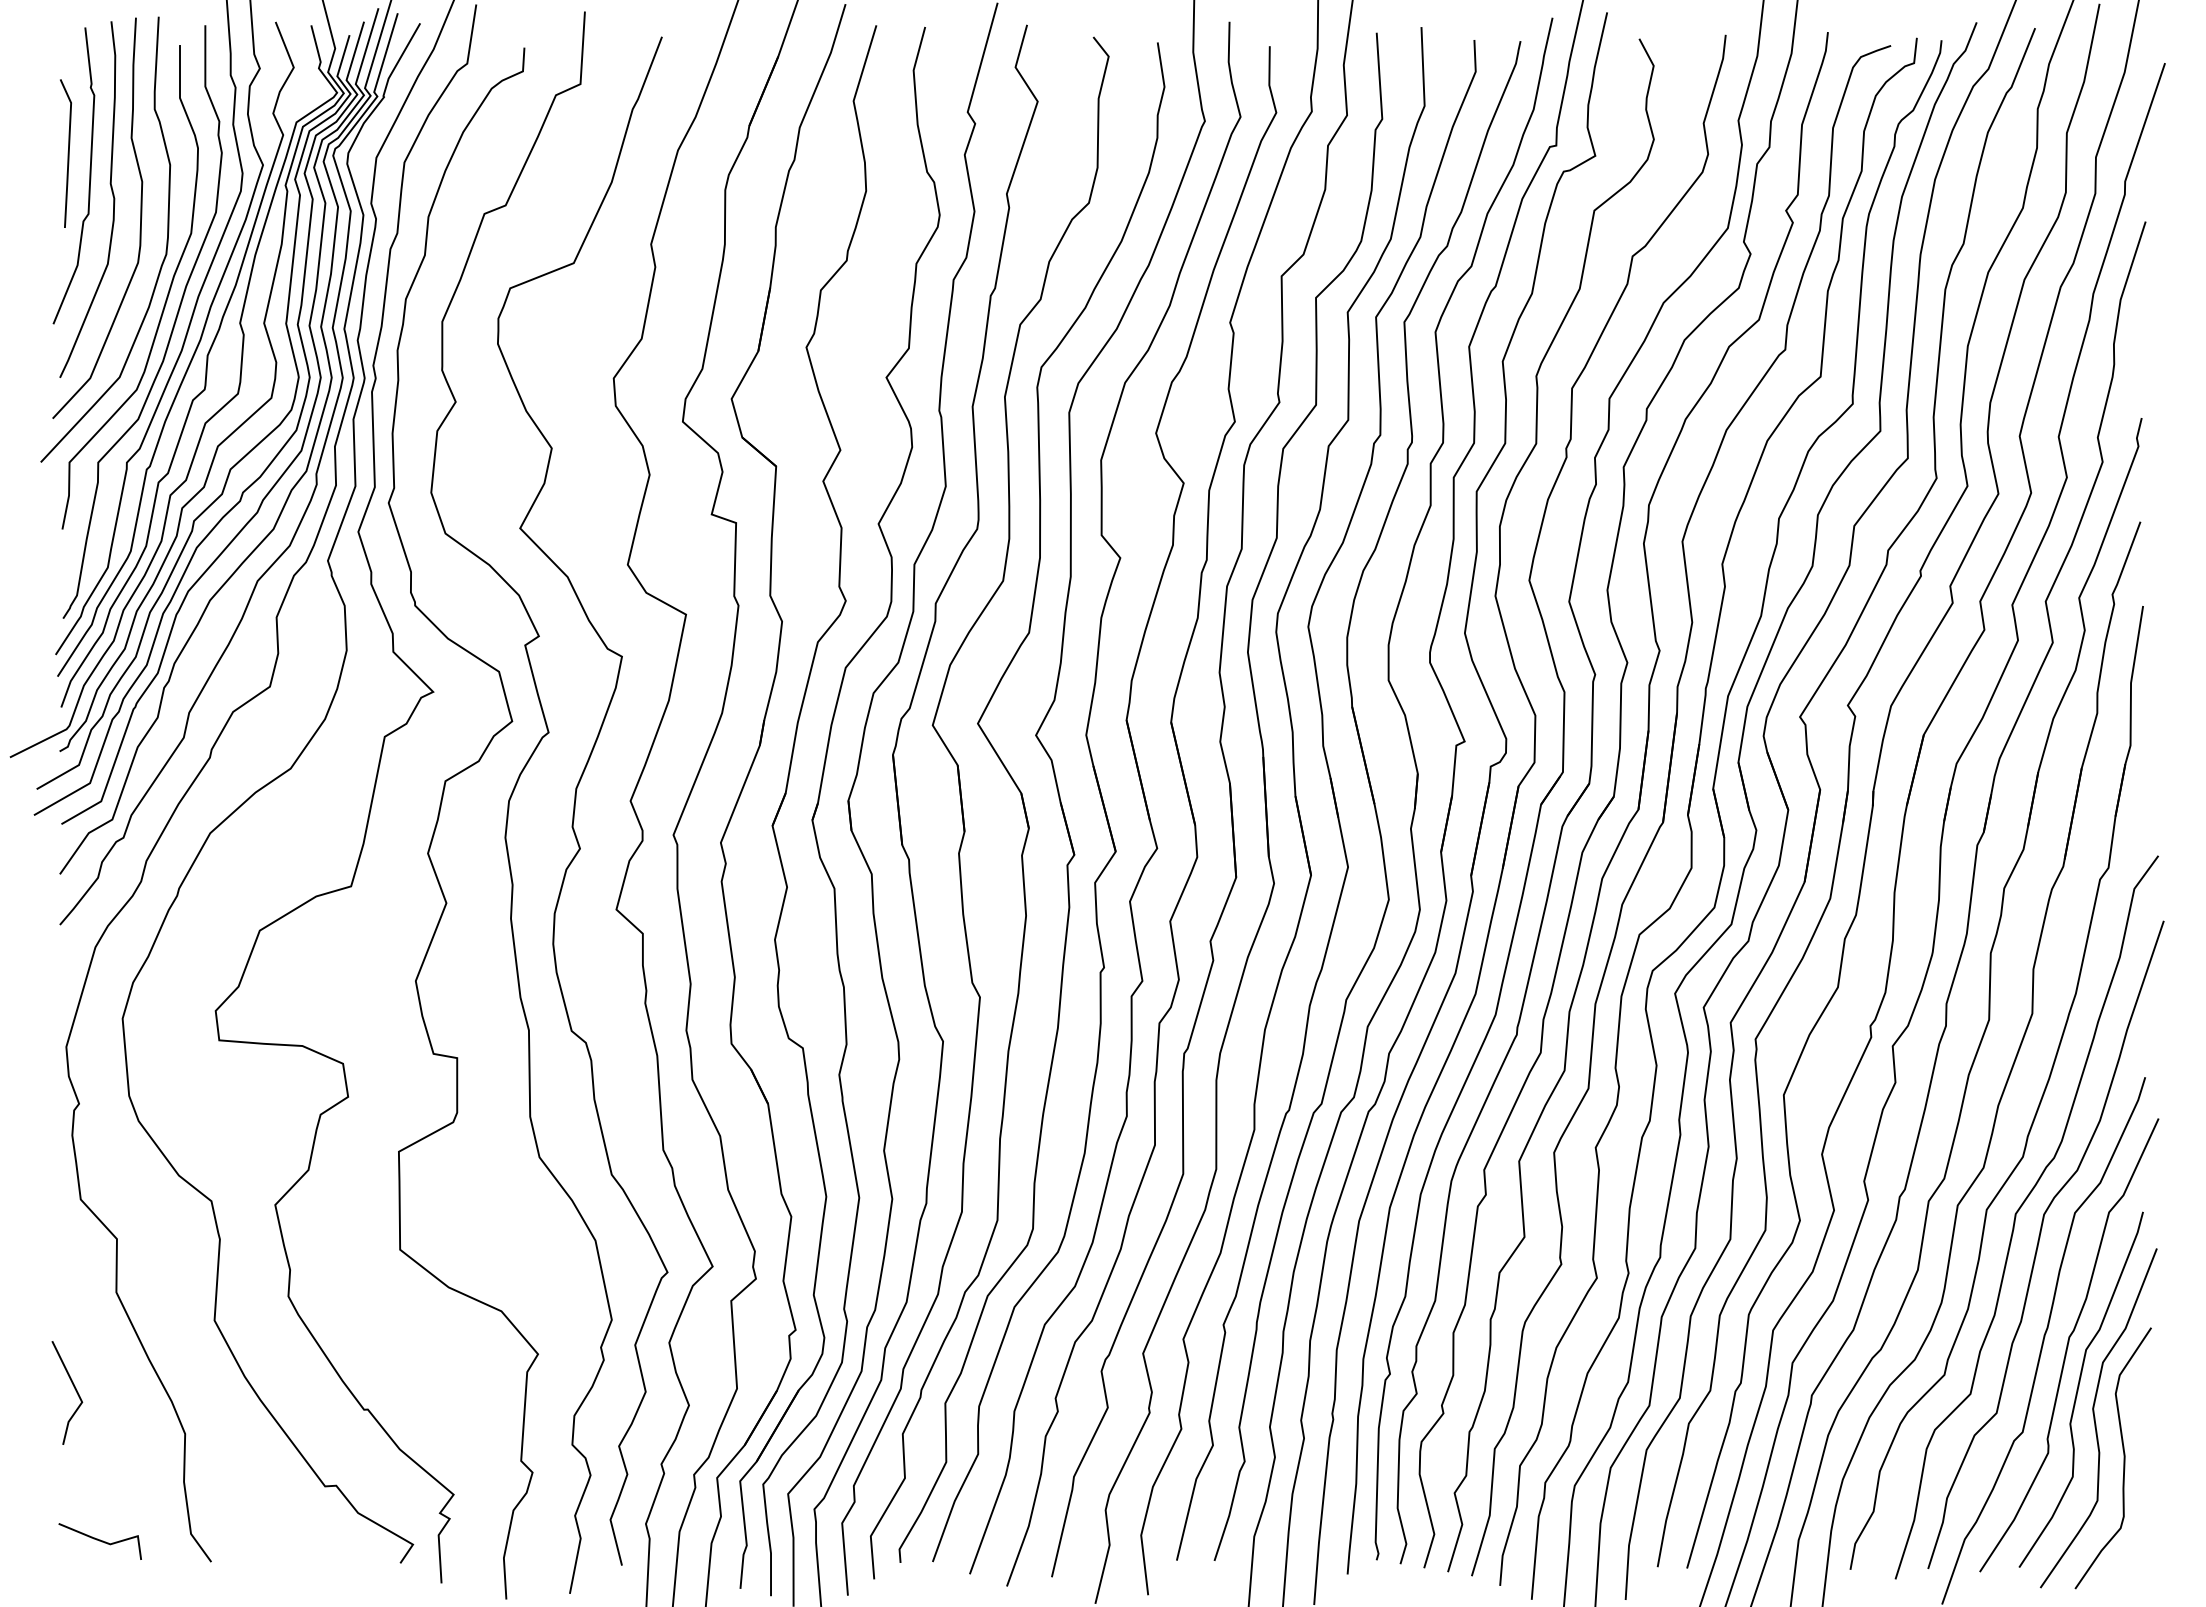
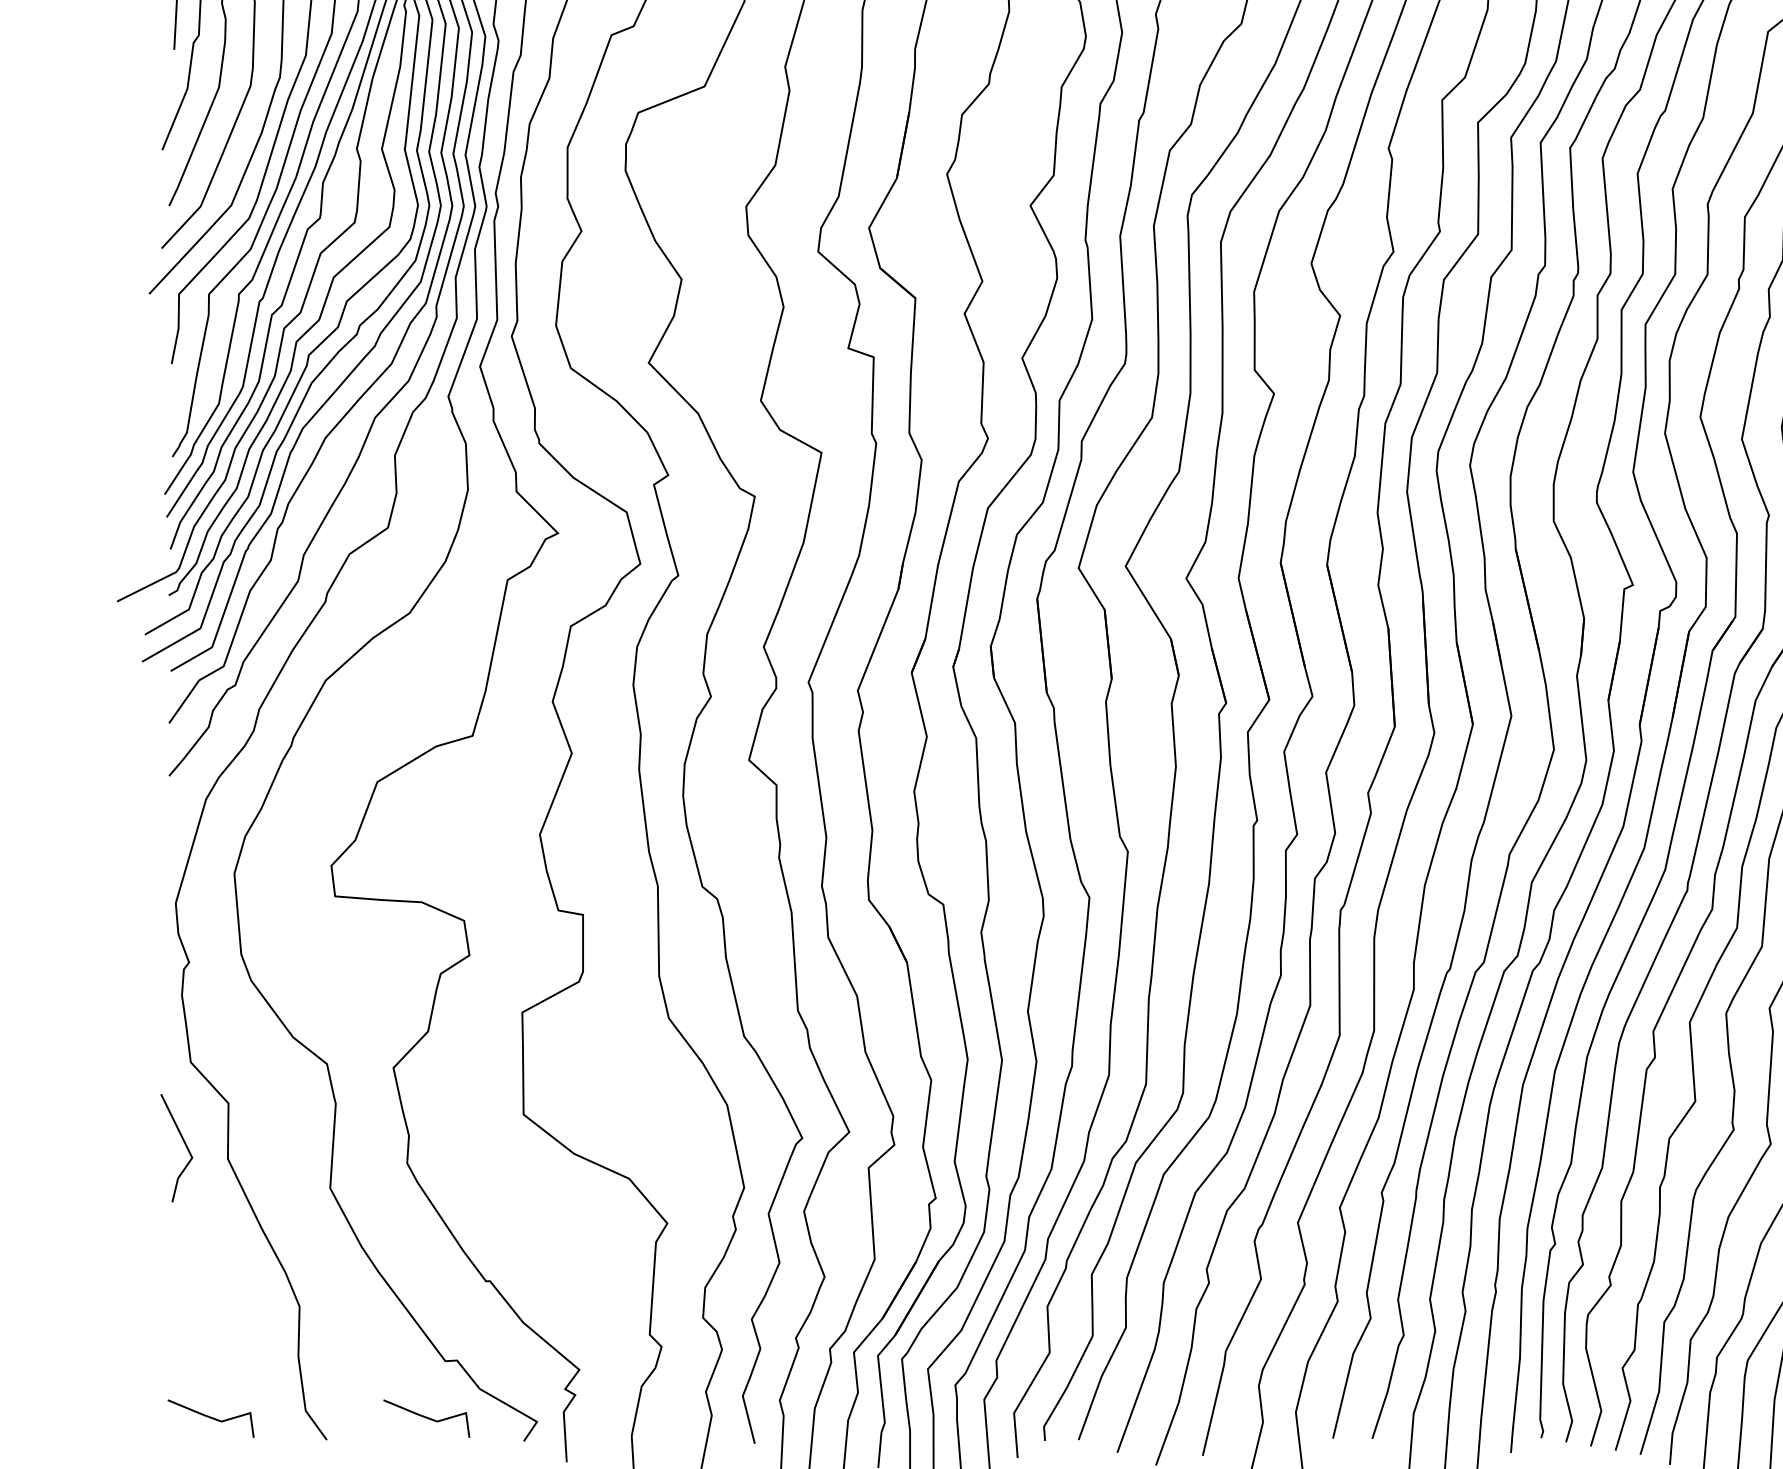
line: (74, 1389) -> (184, 1144), moved
line: (306, 1541) -> (426, 1418), added

